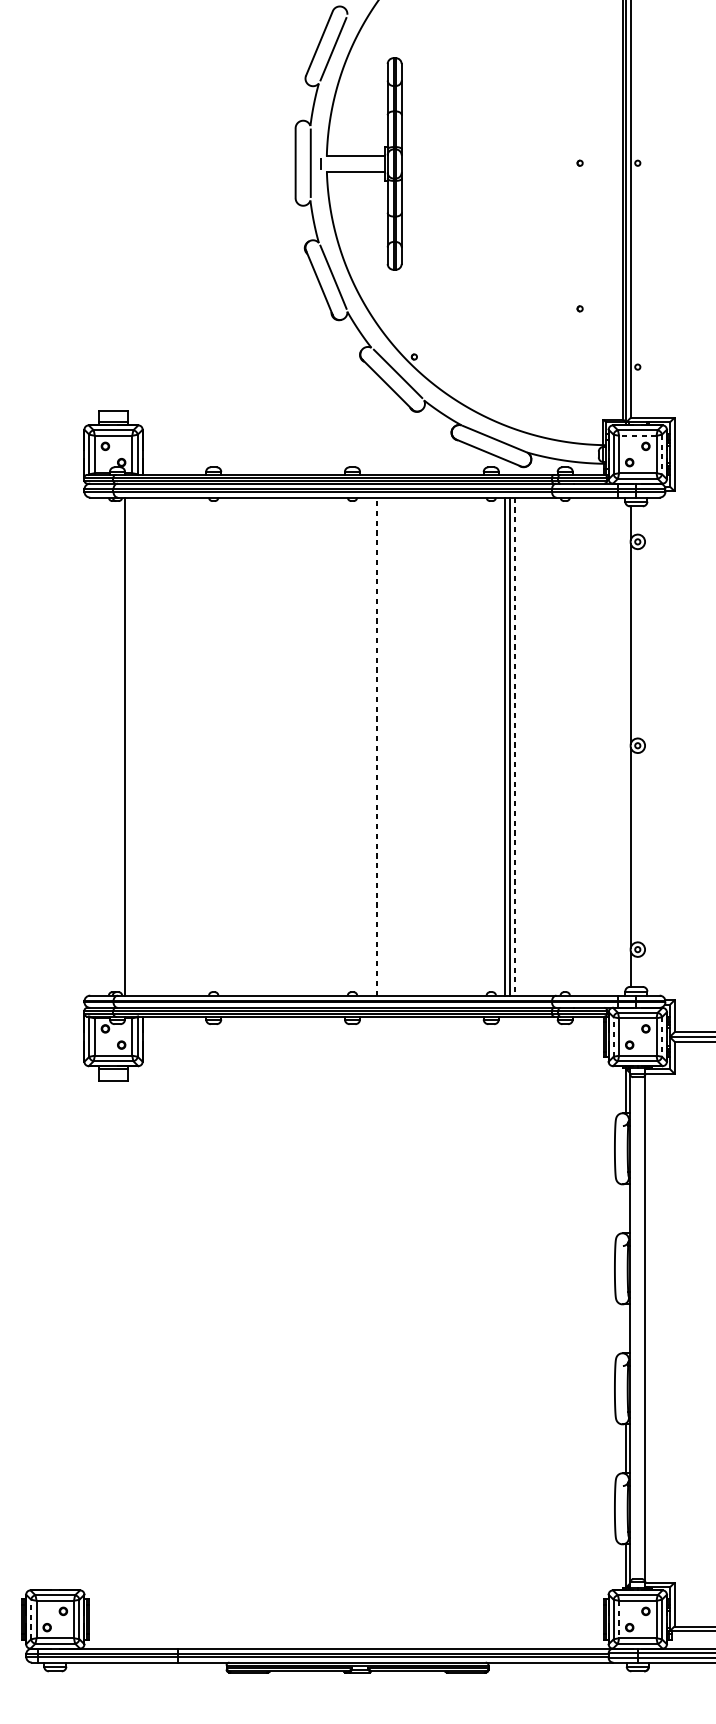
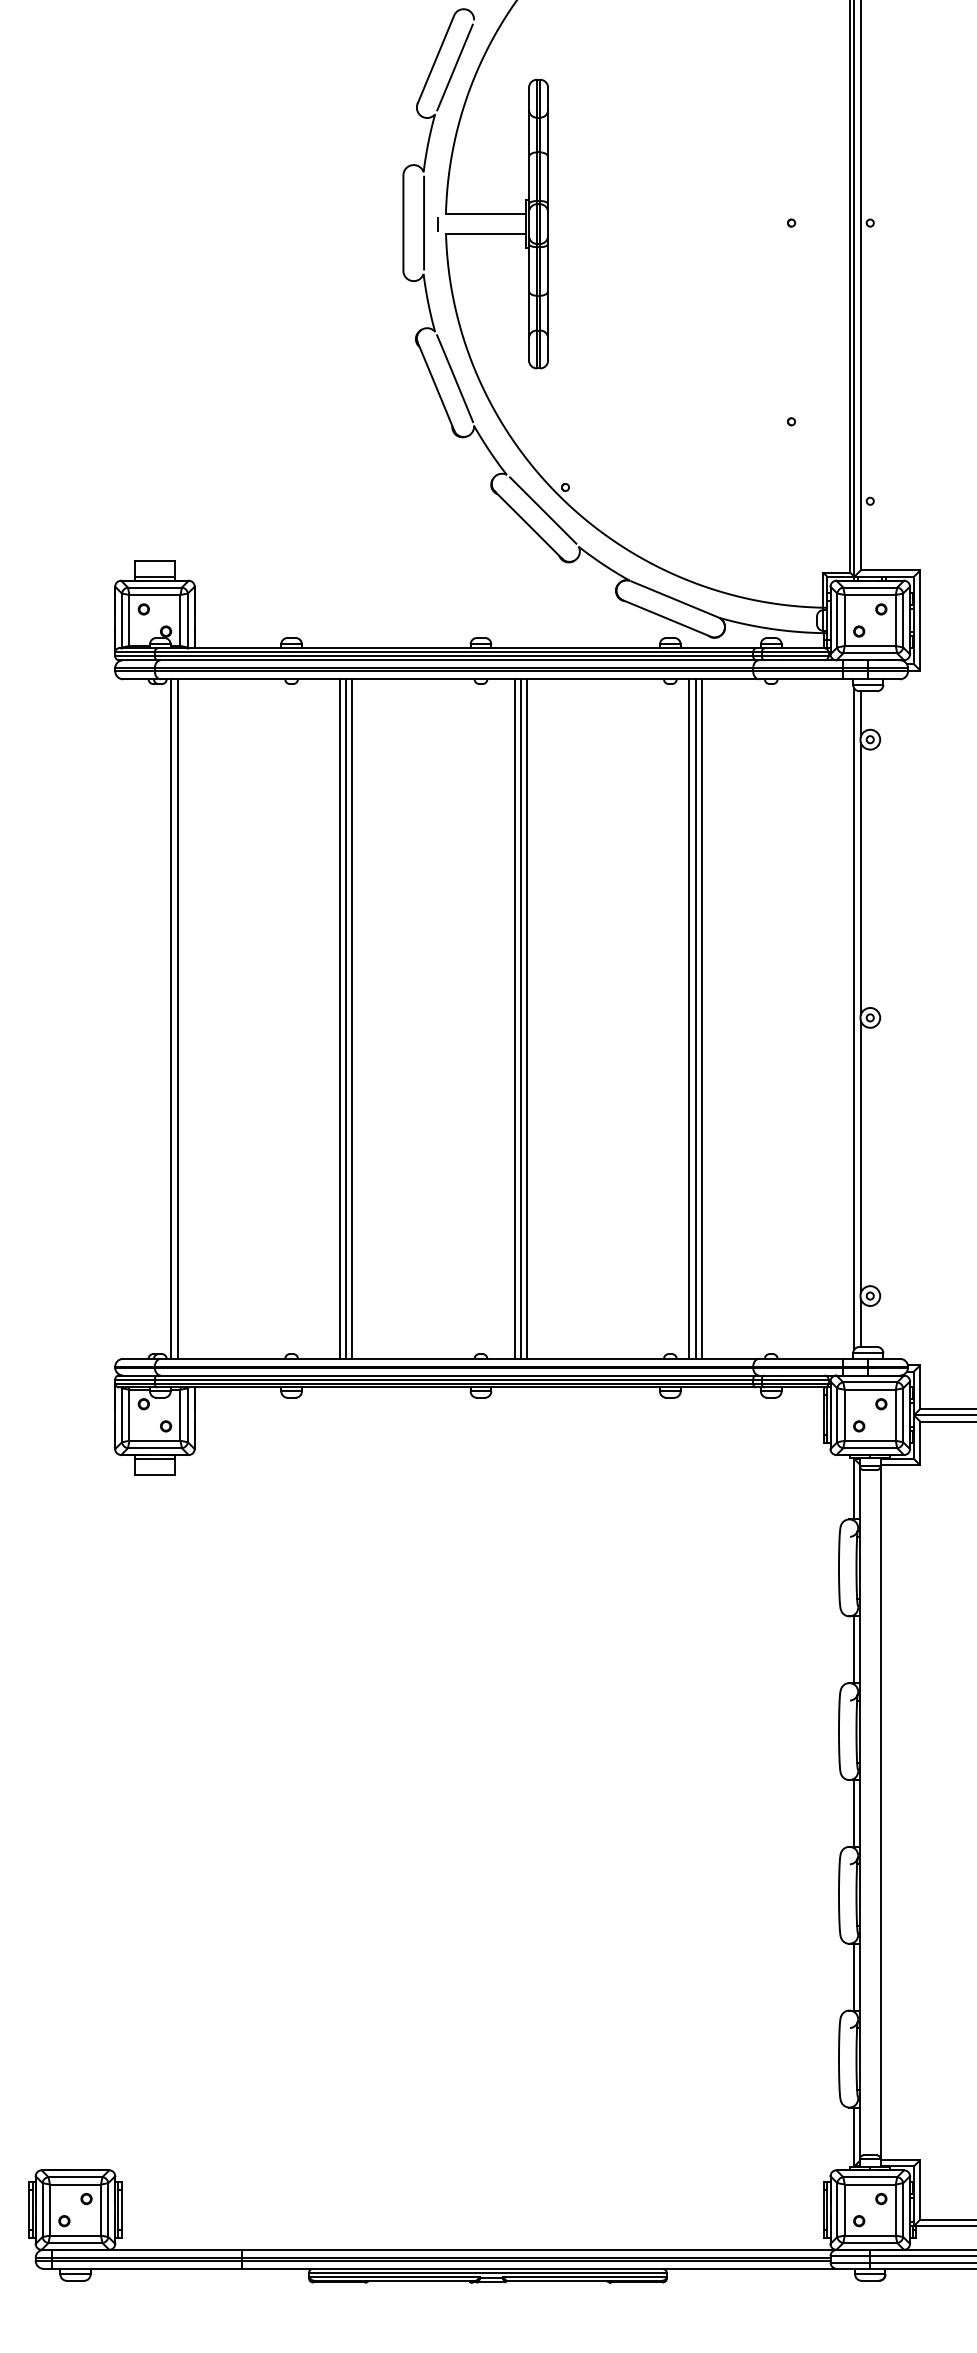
line: (637, 436) -> (869, 595), dashed -> solid
line: (662, 454) -> (903, 620), dashed -> solid
line: (130, 746) -> (177, 1018), added
line: (248, 746) -> (339, 1018), added
line: (253, 746) -> (346, 1018), added
line: (258, 746) -> (352, 1018), added
line: (377, 746) -> (514, 1019), dashed -> solid
line: (381, 746) -> (520, 1018), added
line: (386, 746) -> (527, 1018), added
line: (514, 746) -> (702, 1019), dashed -> solid
line: (626, 746) -> (854, 1018), added
line: (613, 1037) -> (837, 1415), dashed -> solid
line: (662, 1037) -> (903, 1415), dashed -> solid
line: (626, 1208) -> (854, 1649), added
line: (626, 1328) -> (854, 1813), added
line: (31, 1619) -> (42, 2210), dashed -> solid
line: (618, 1619) -> (844, 2210), dashed -> solid

